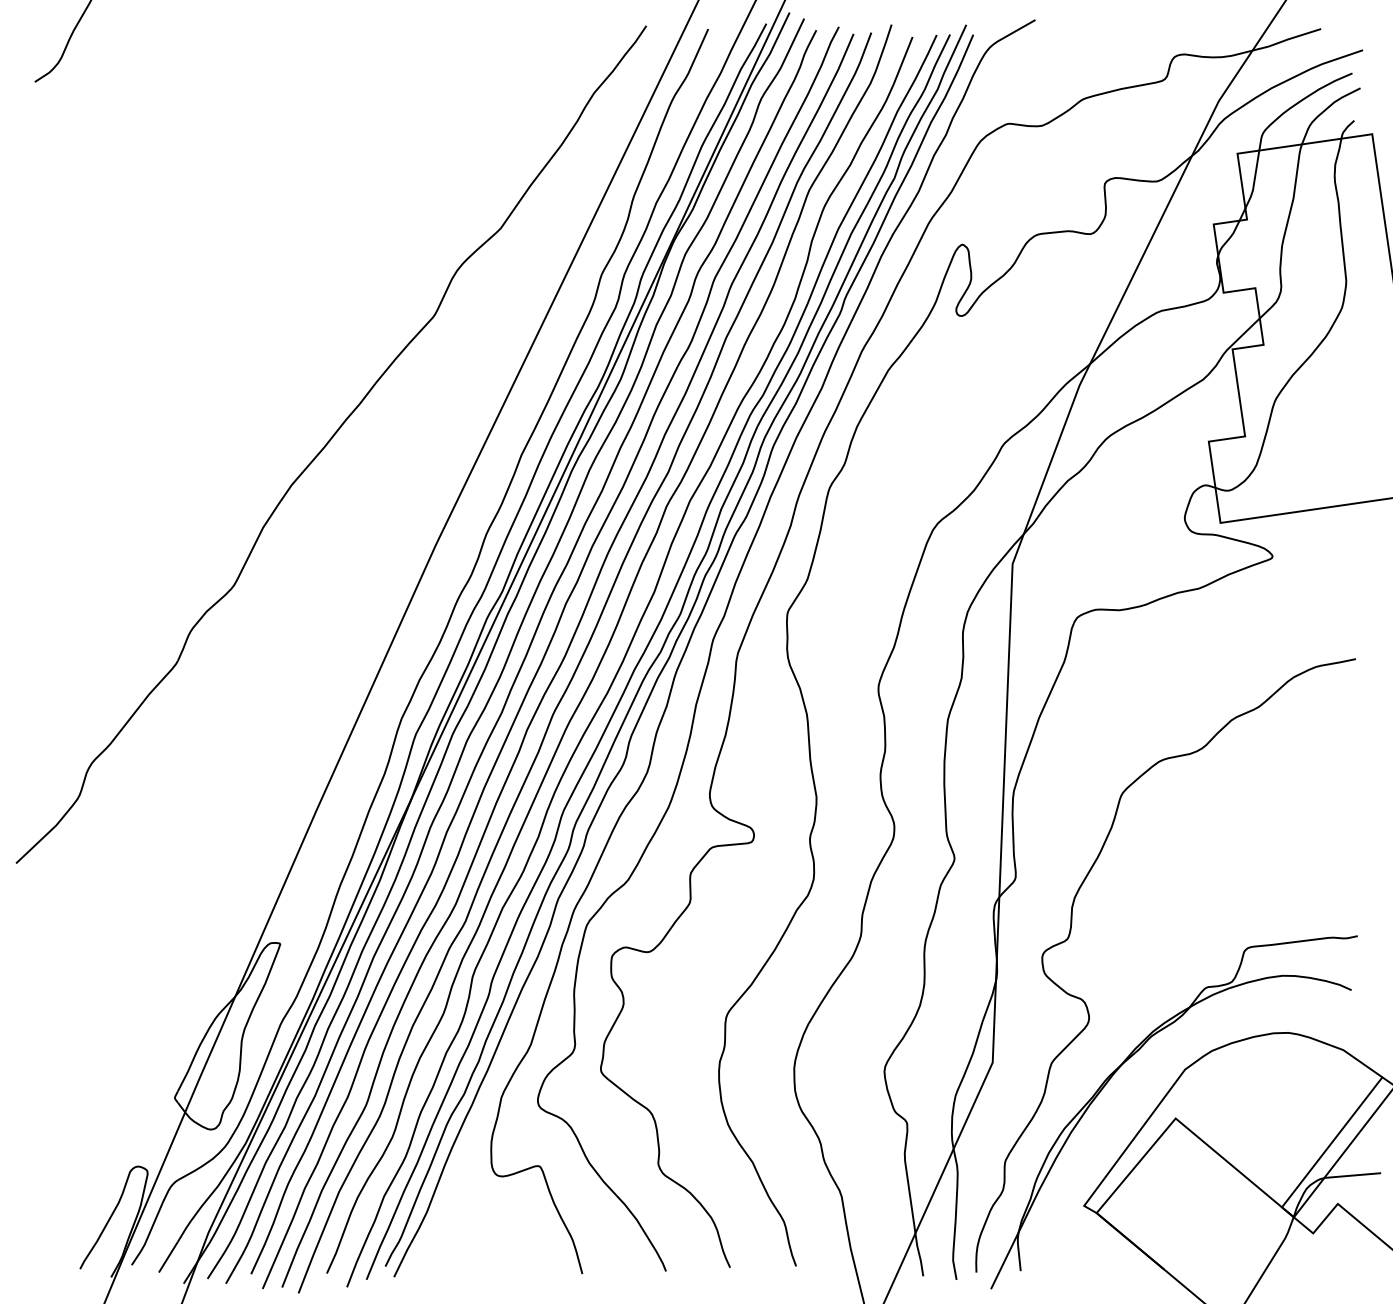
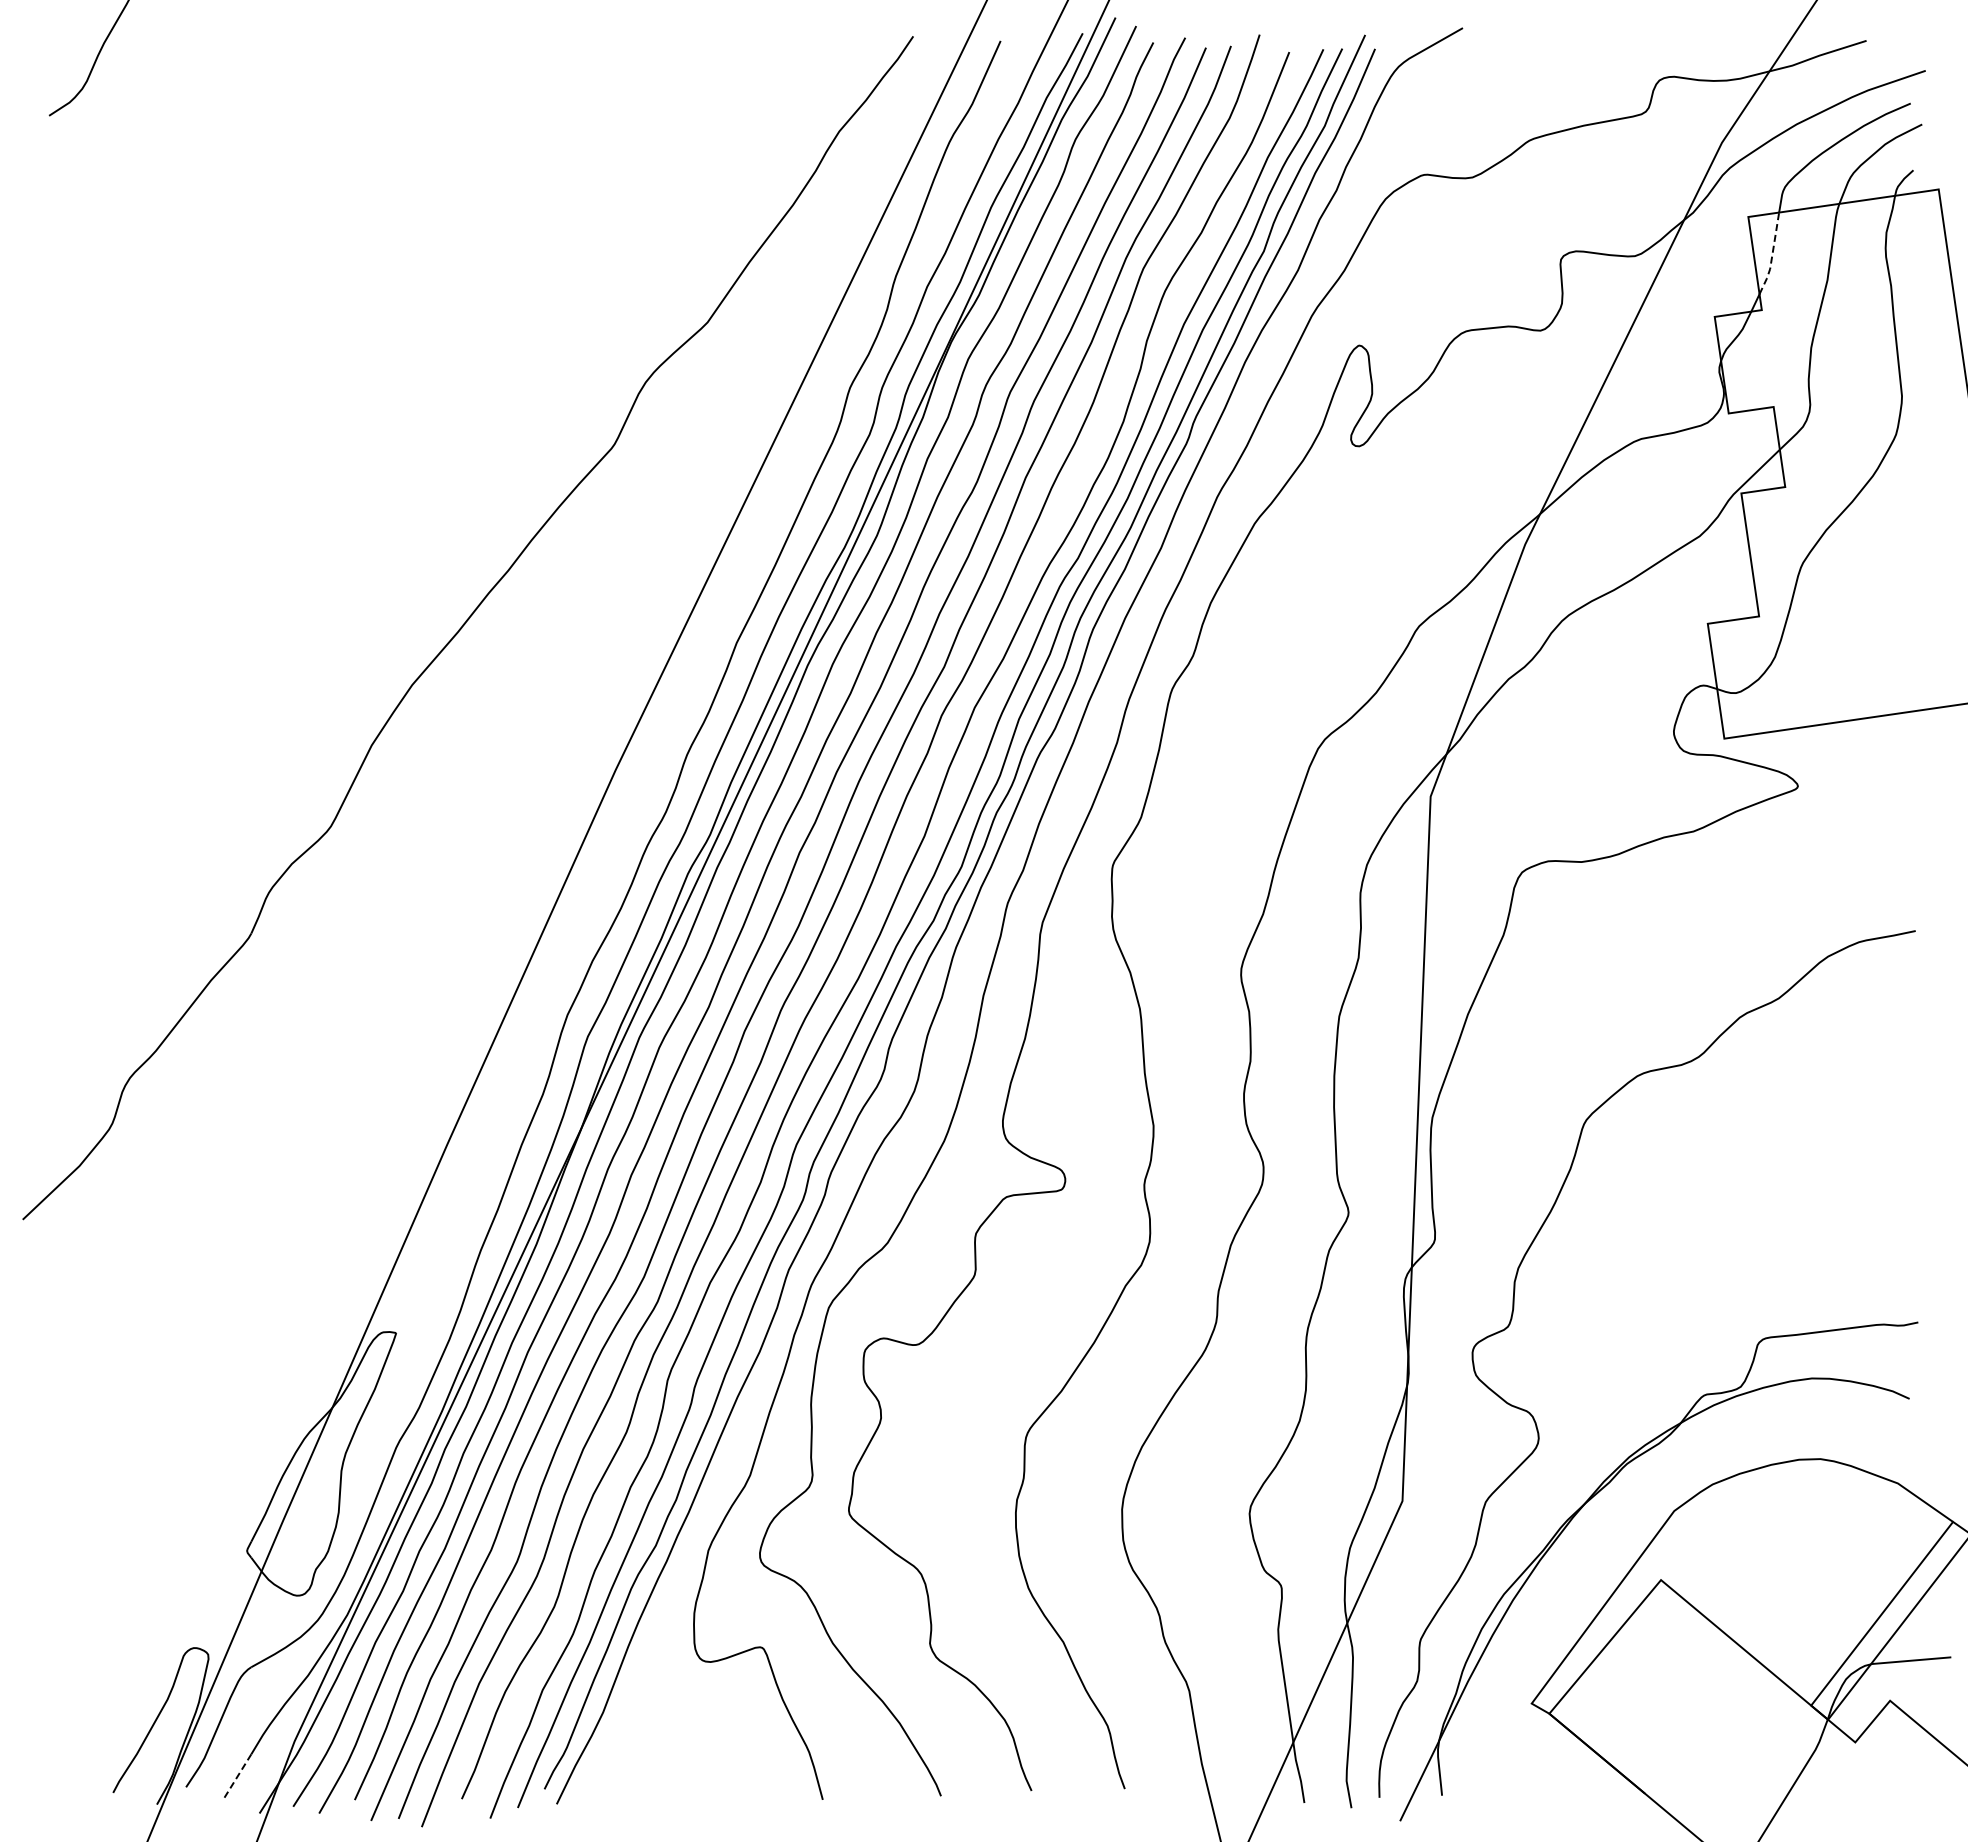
line: (1254, 180) -> (1772, 255), solid -> dashed
line: (168, 1256) -> (238, 1775), solid -> dashed

